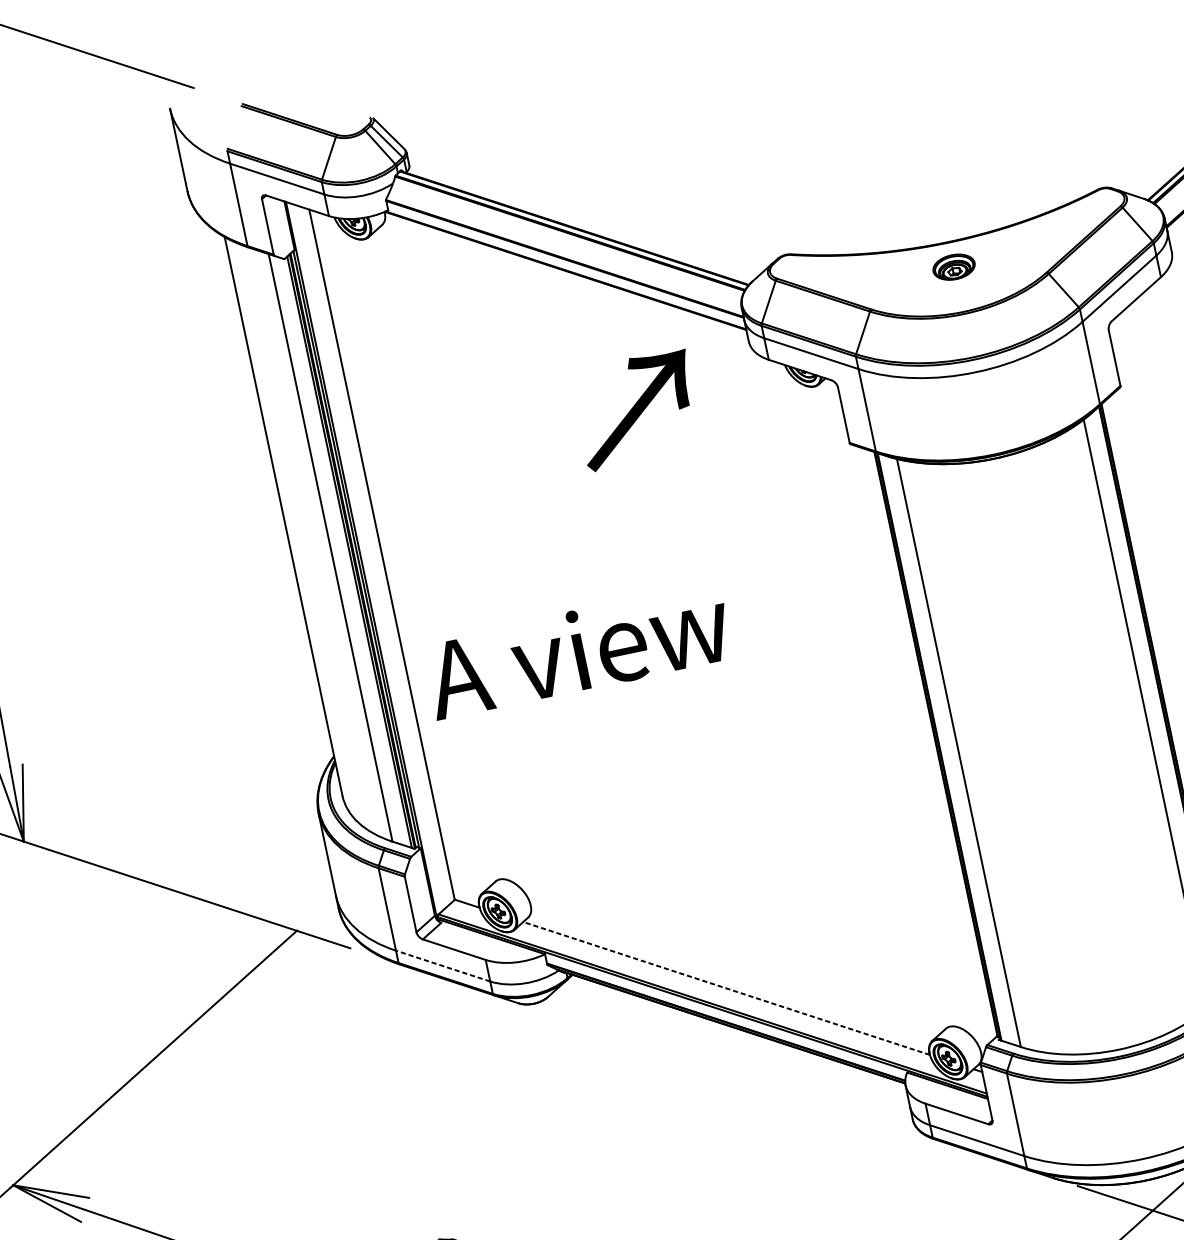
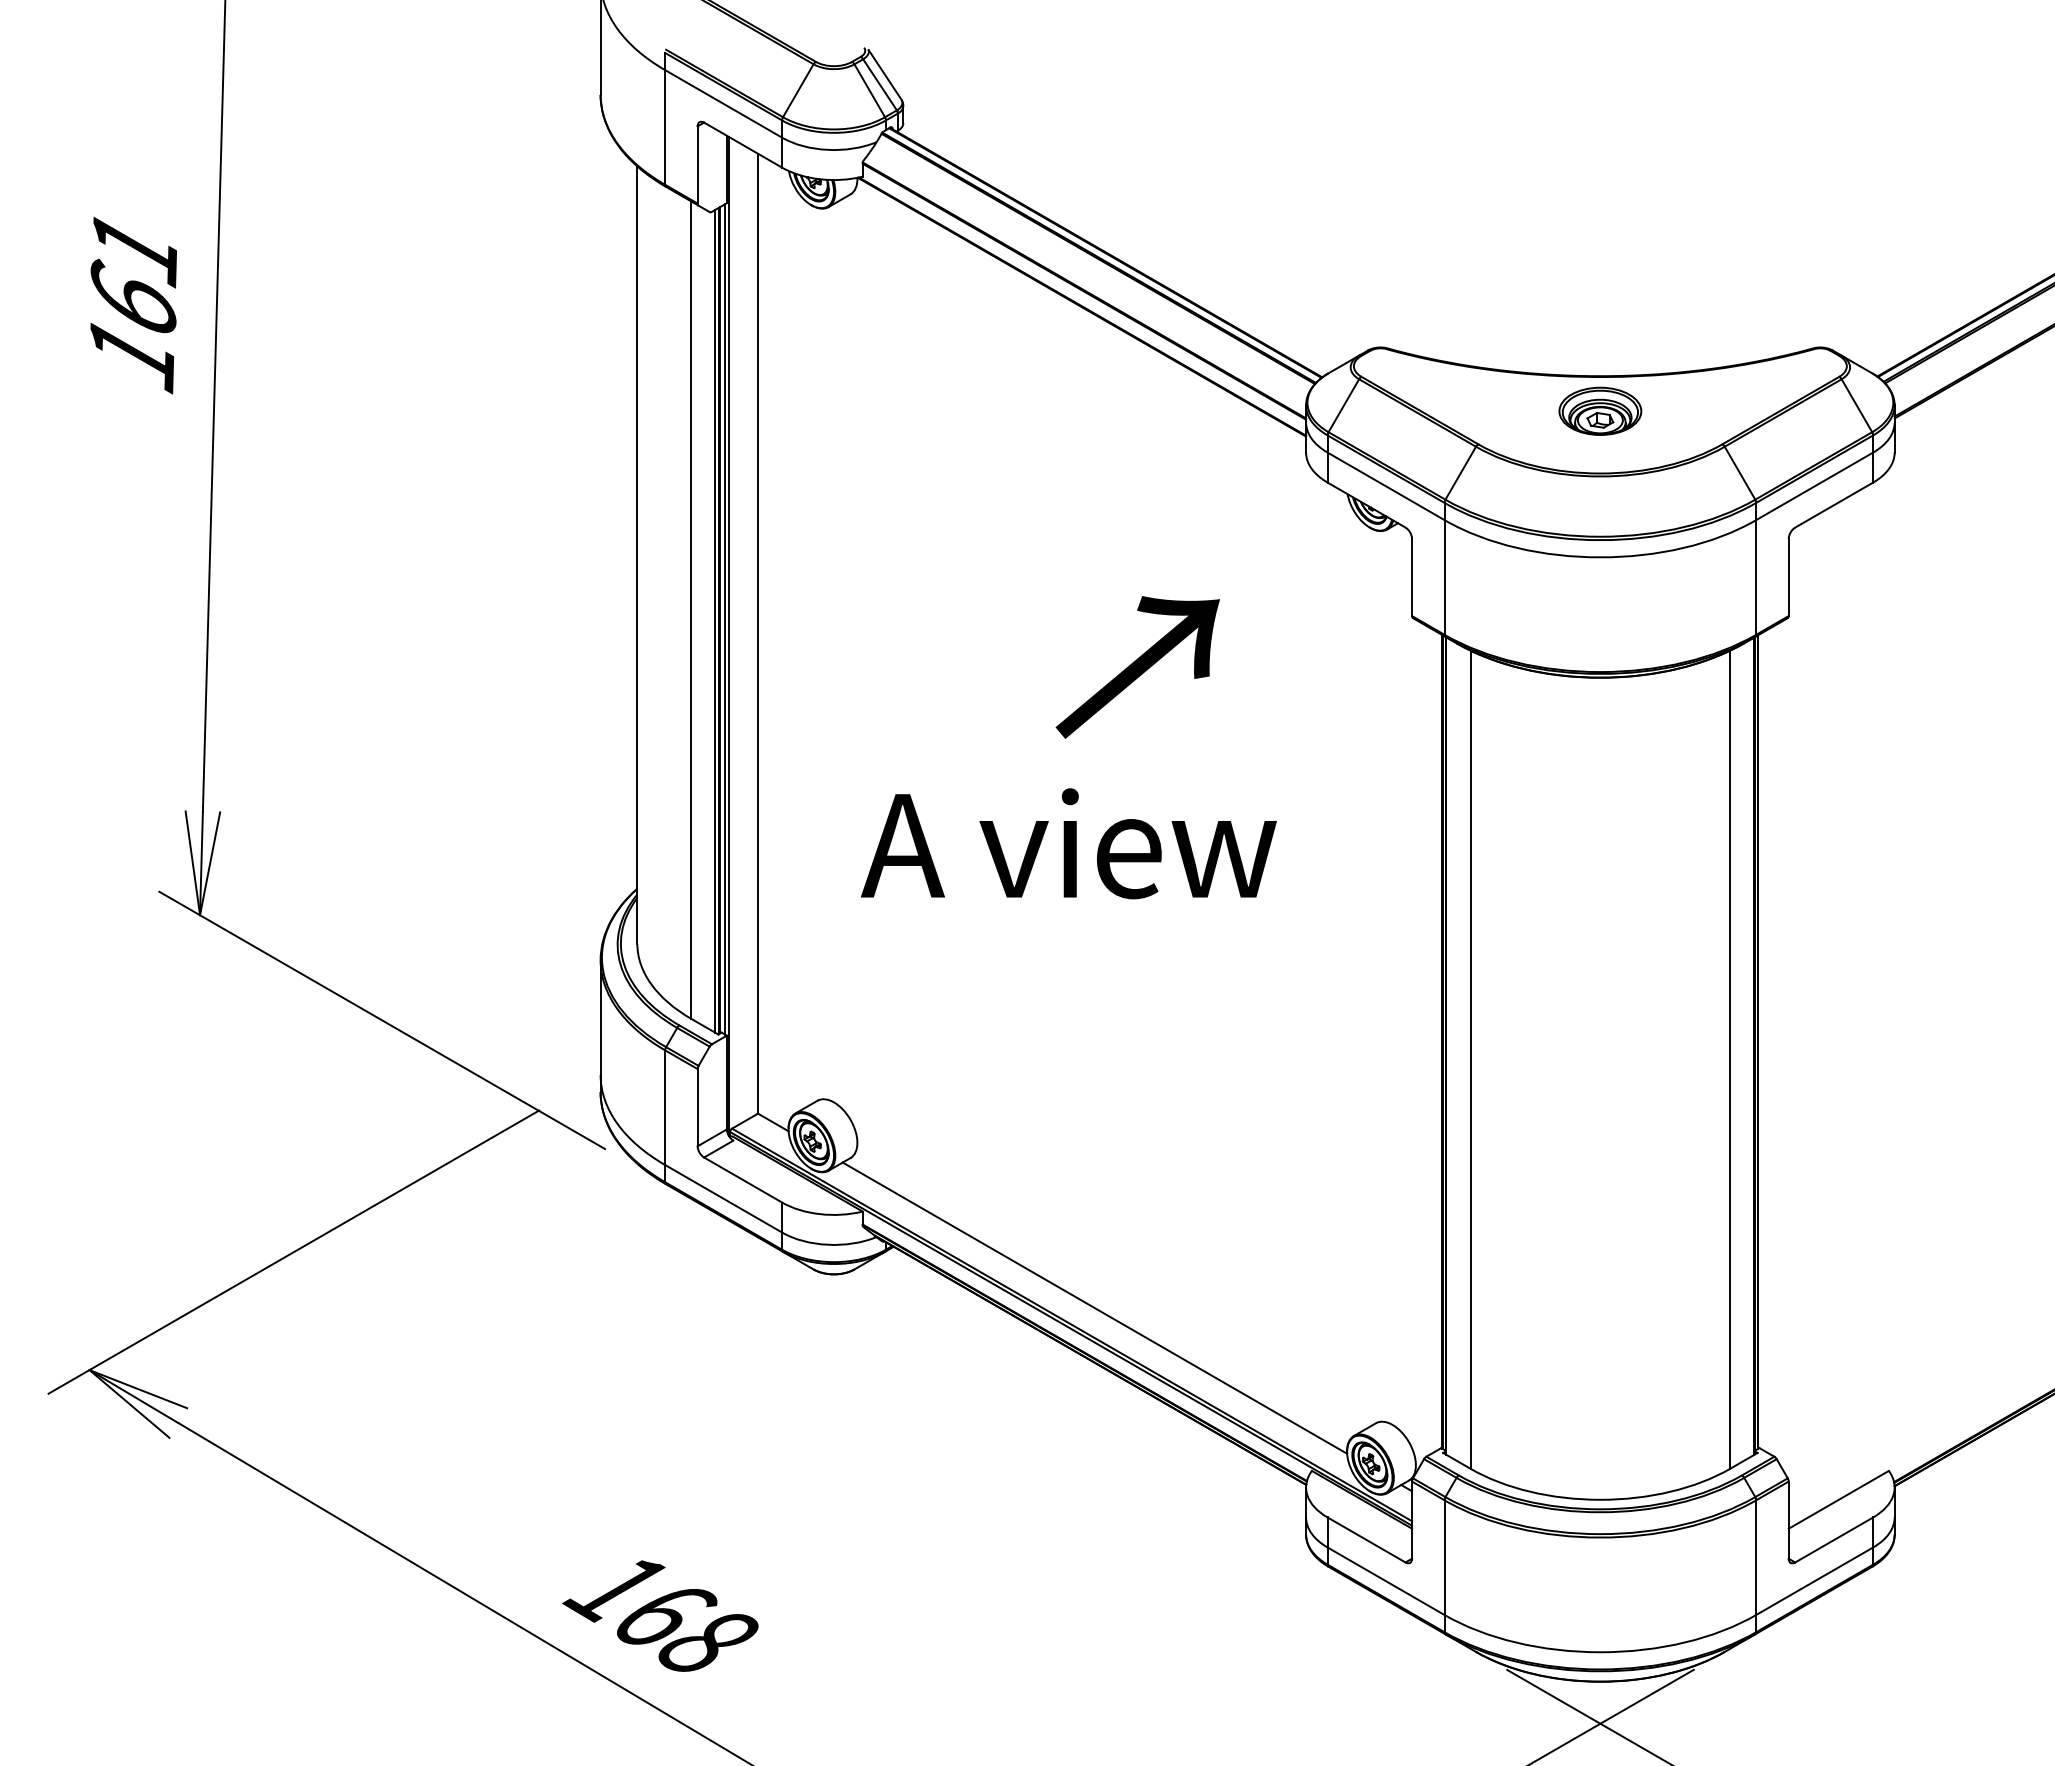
part: (954, 266) -> (1600, 410), size x1.43
text: (636, 410) -> (1137, 667), moved
text: (577, 650) -> (1068, 843), moved
line: (442, 965) -> (723, 1198), dashed -> solid
line: (726, 988) -> (1094, 1307), dashed -> solid

